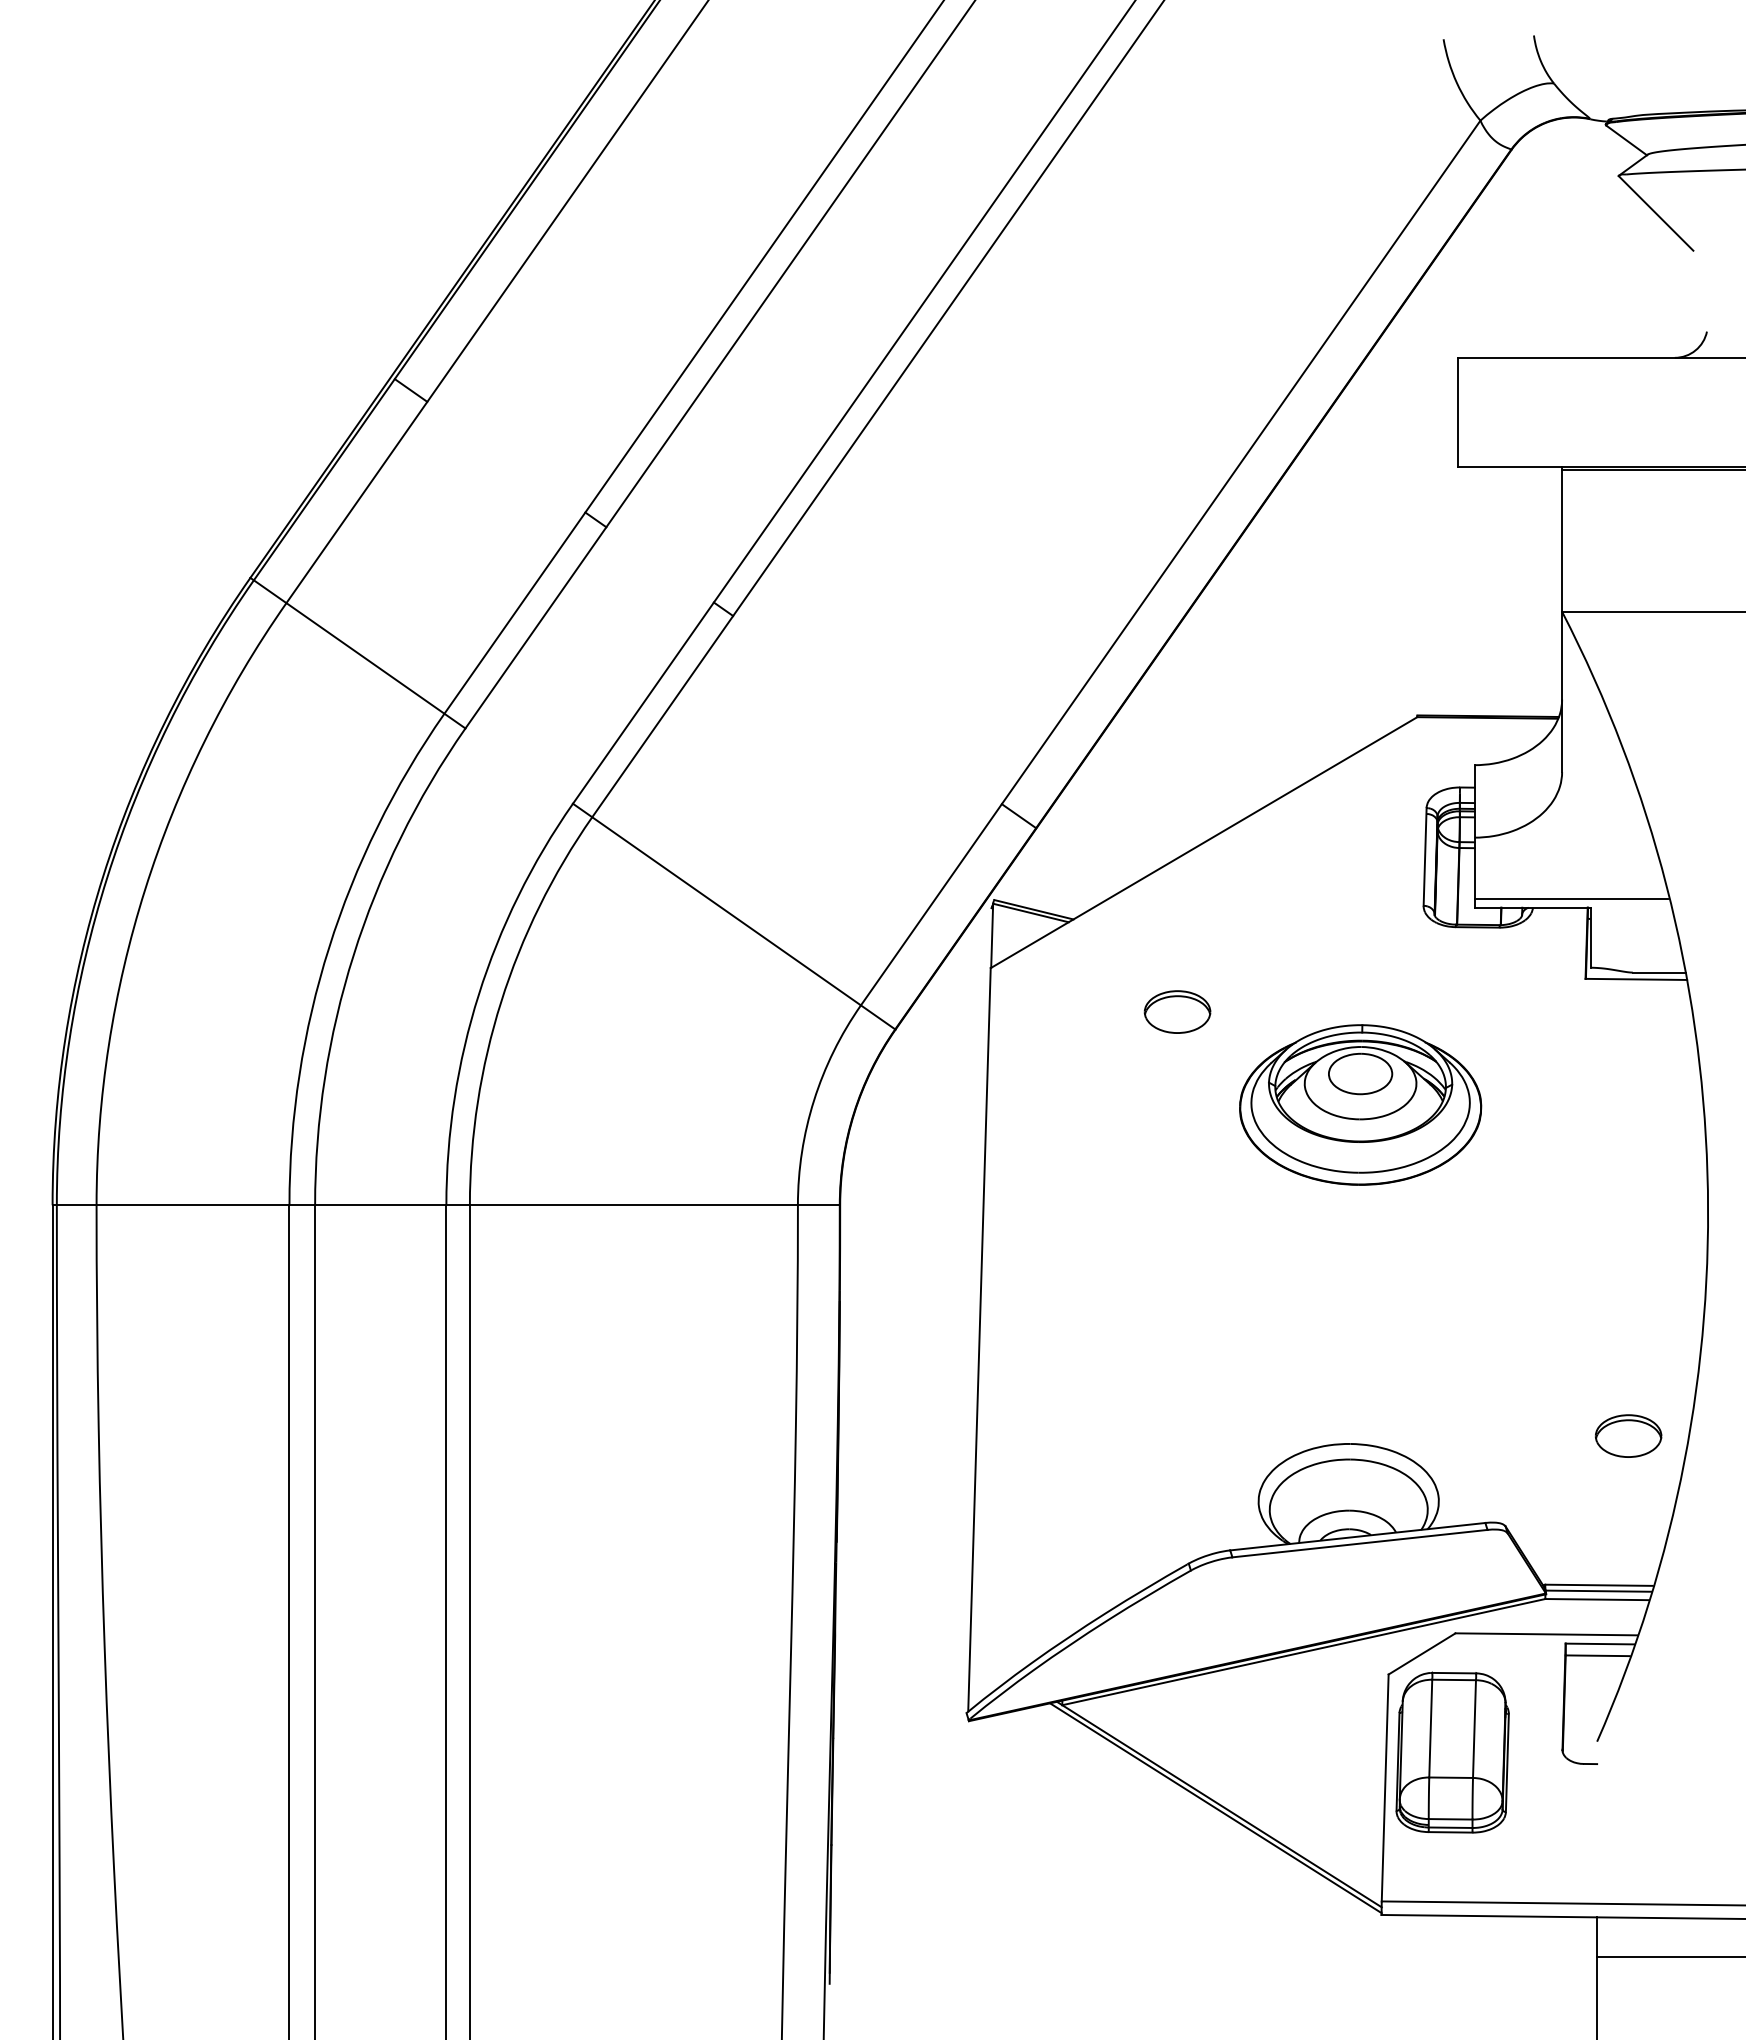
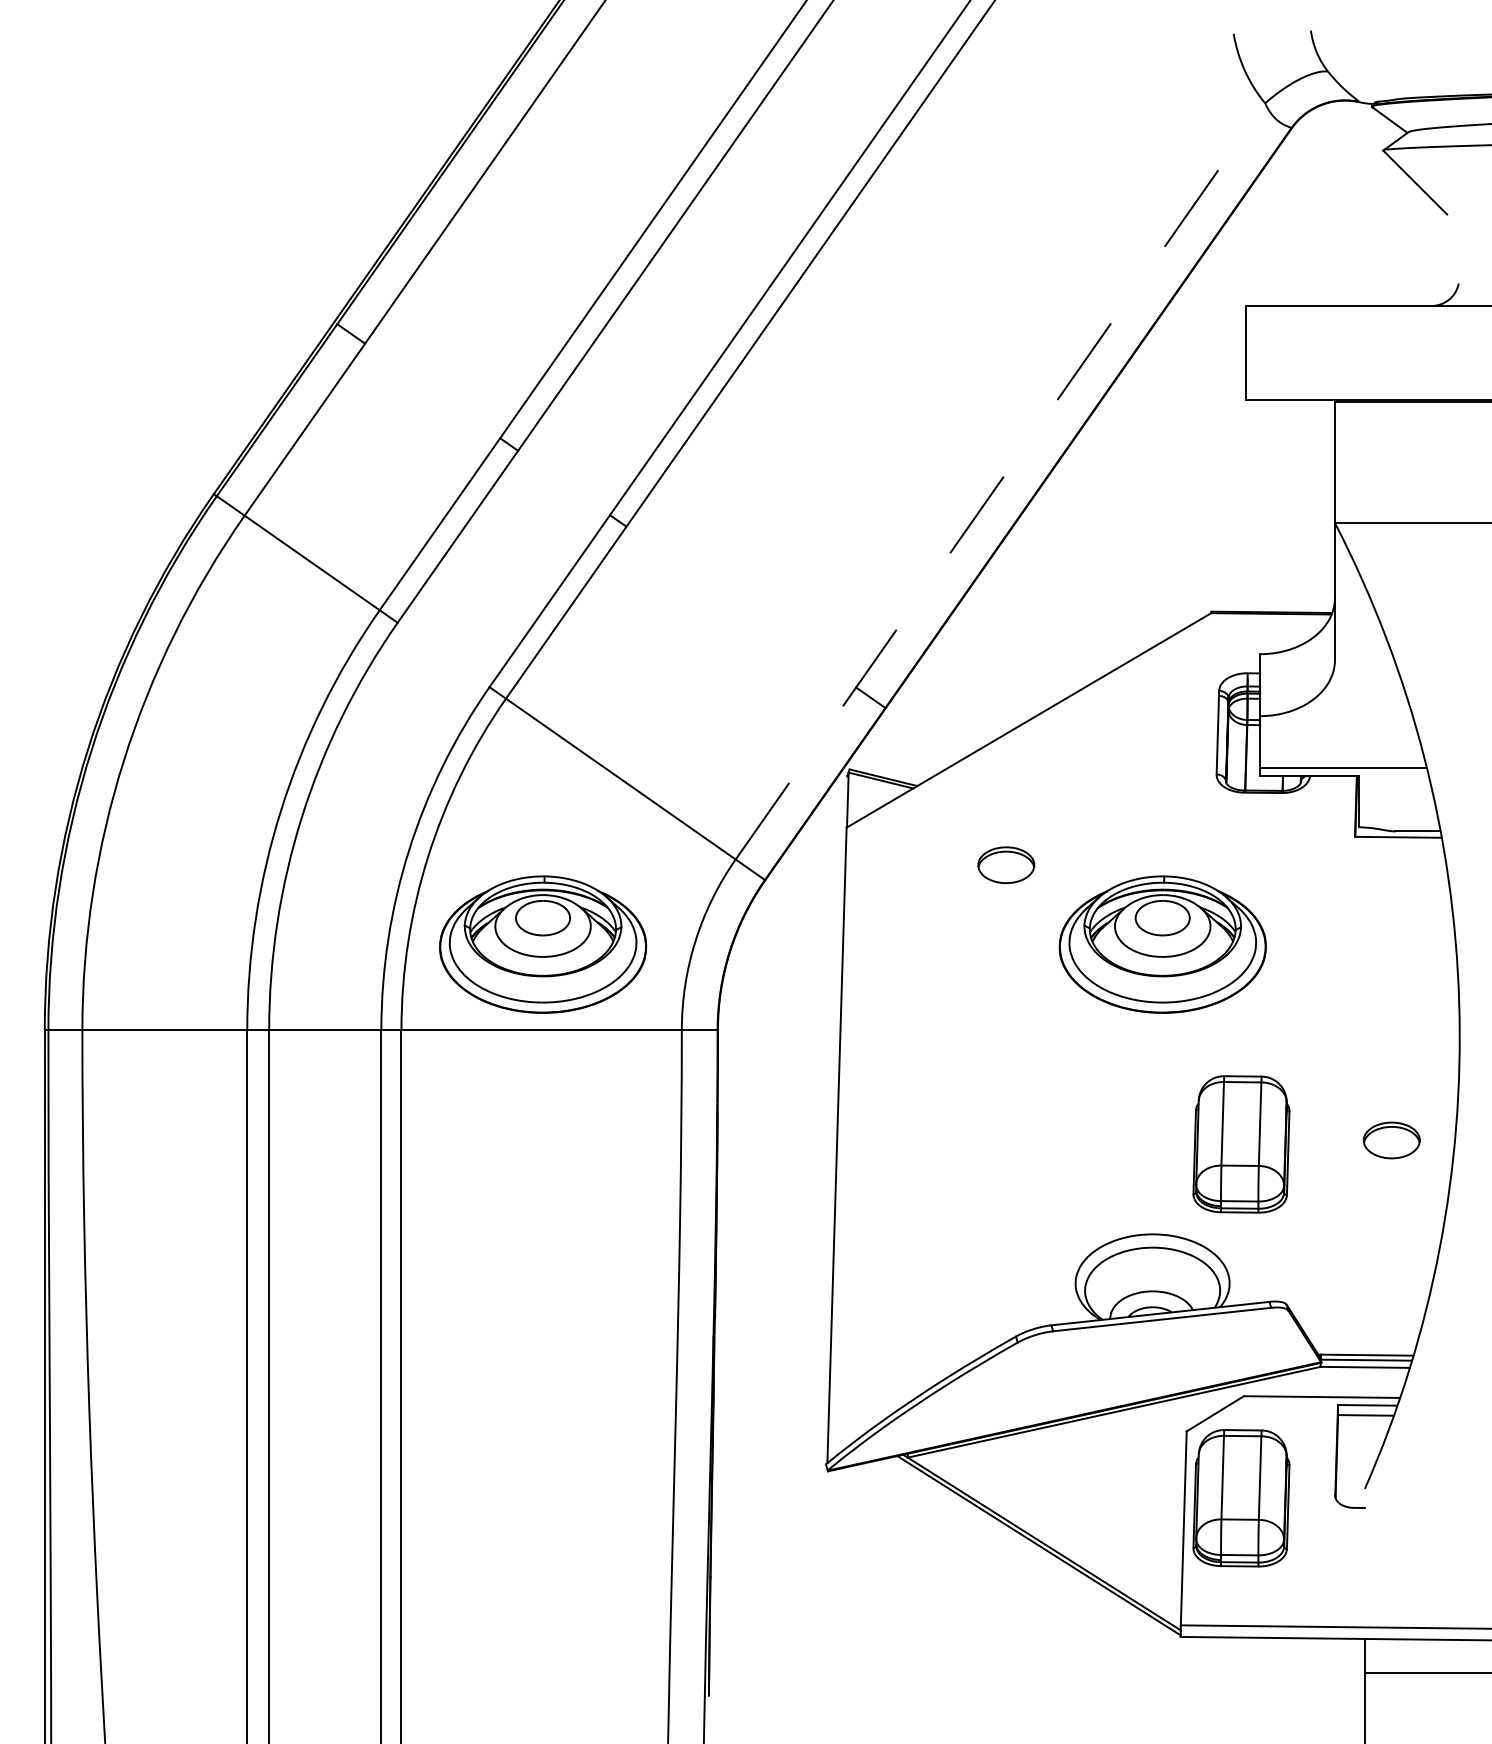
line: (1170, 562) -> (1000, 480), solid -> dashed
part: (635, 1104) -> (543, 944), added
part: (1452, 1338) -> (1241, 1144), added
part: (1628, 1435) -> (1391, 1139), moved

